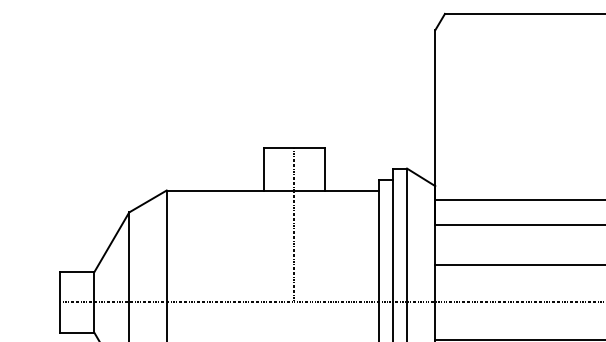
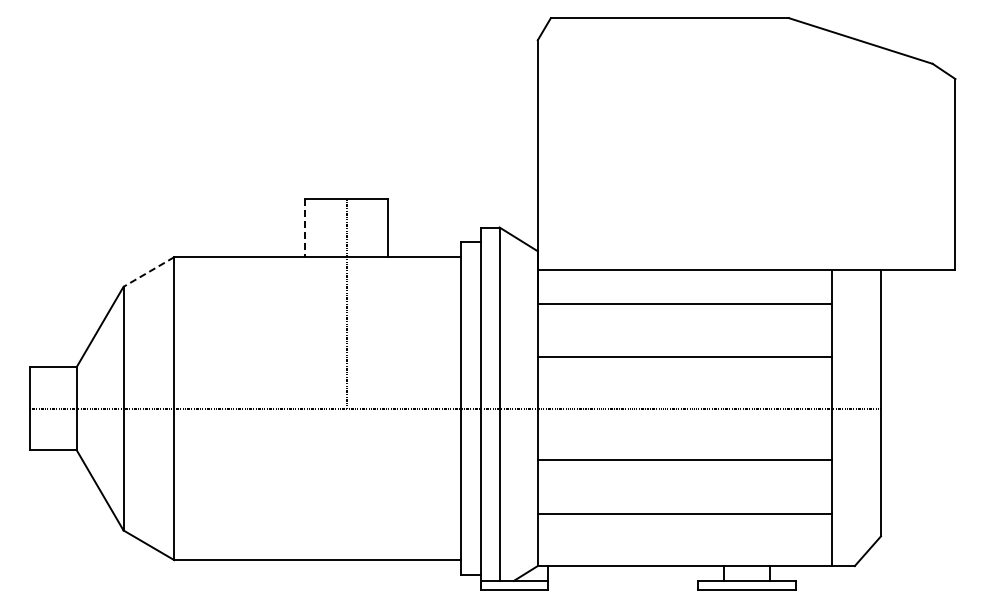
line: (263, 169) -> (305, 228), solid -> dashed
line: (147, 201) -> (148, 272), solid -> dashed

